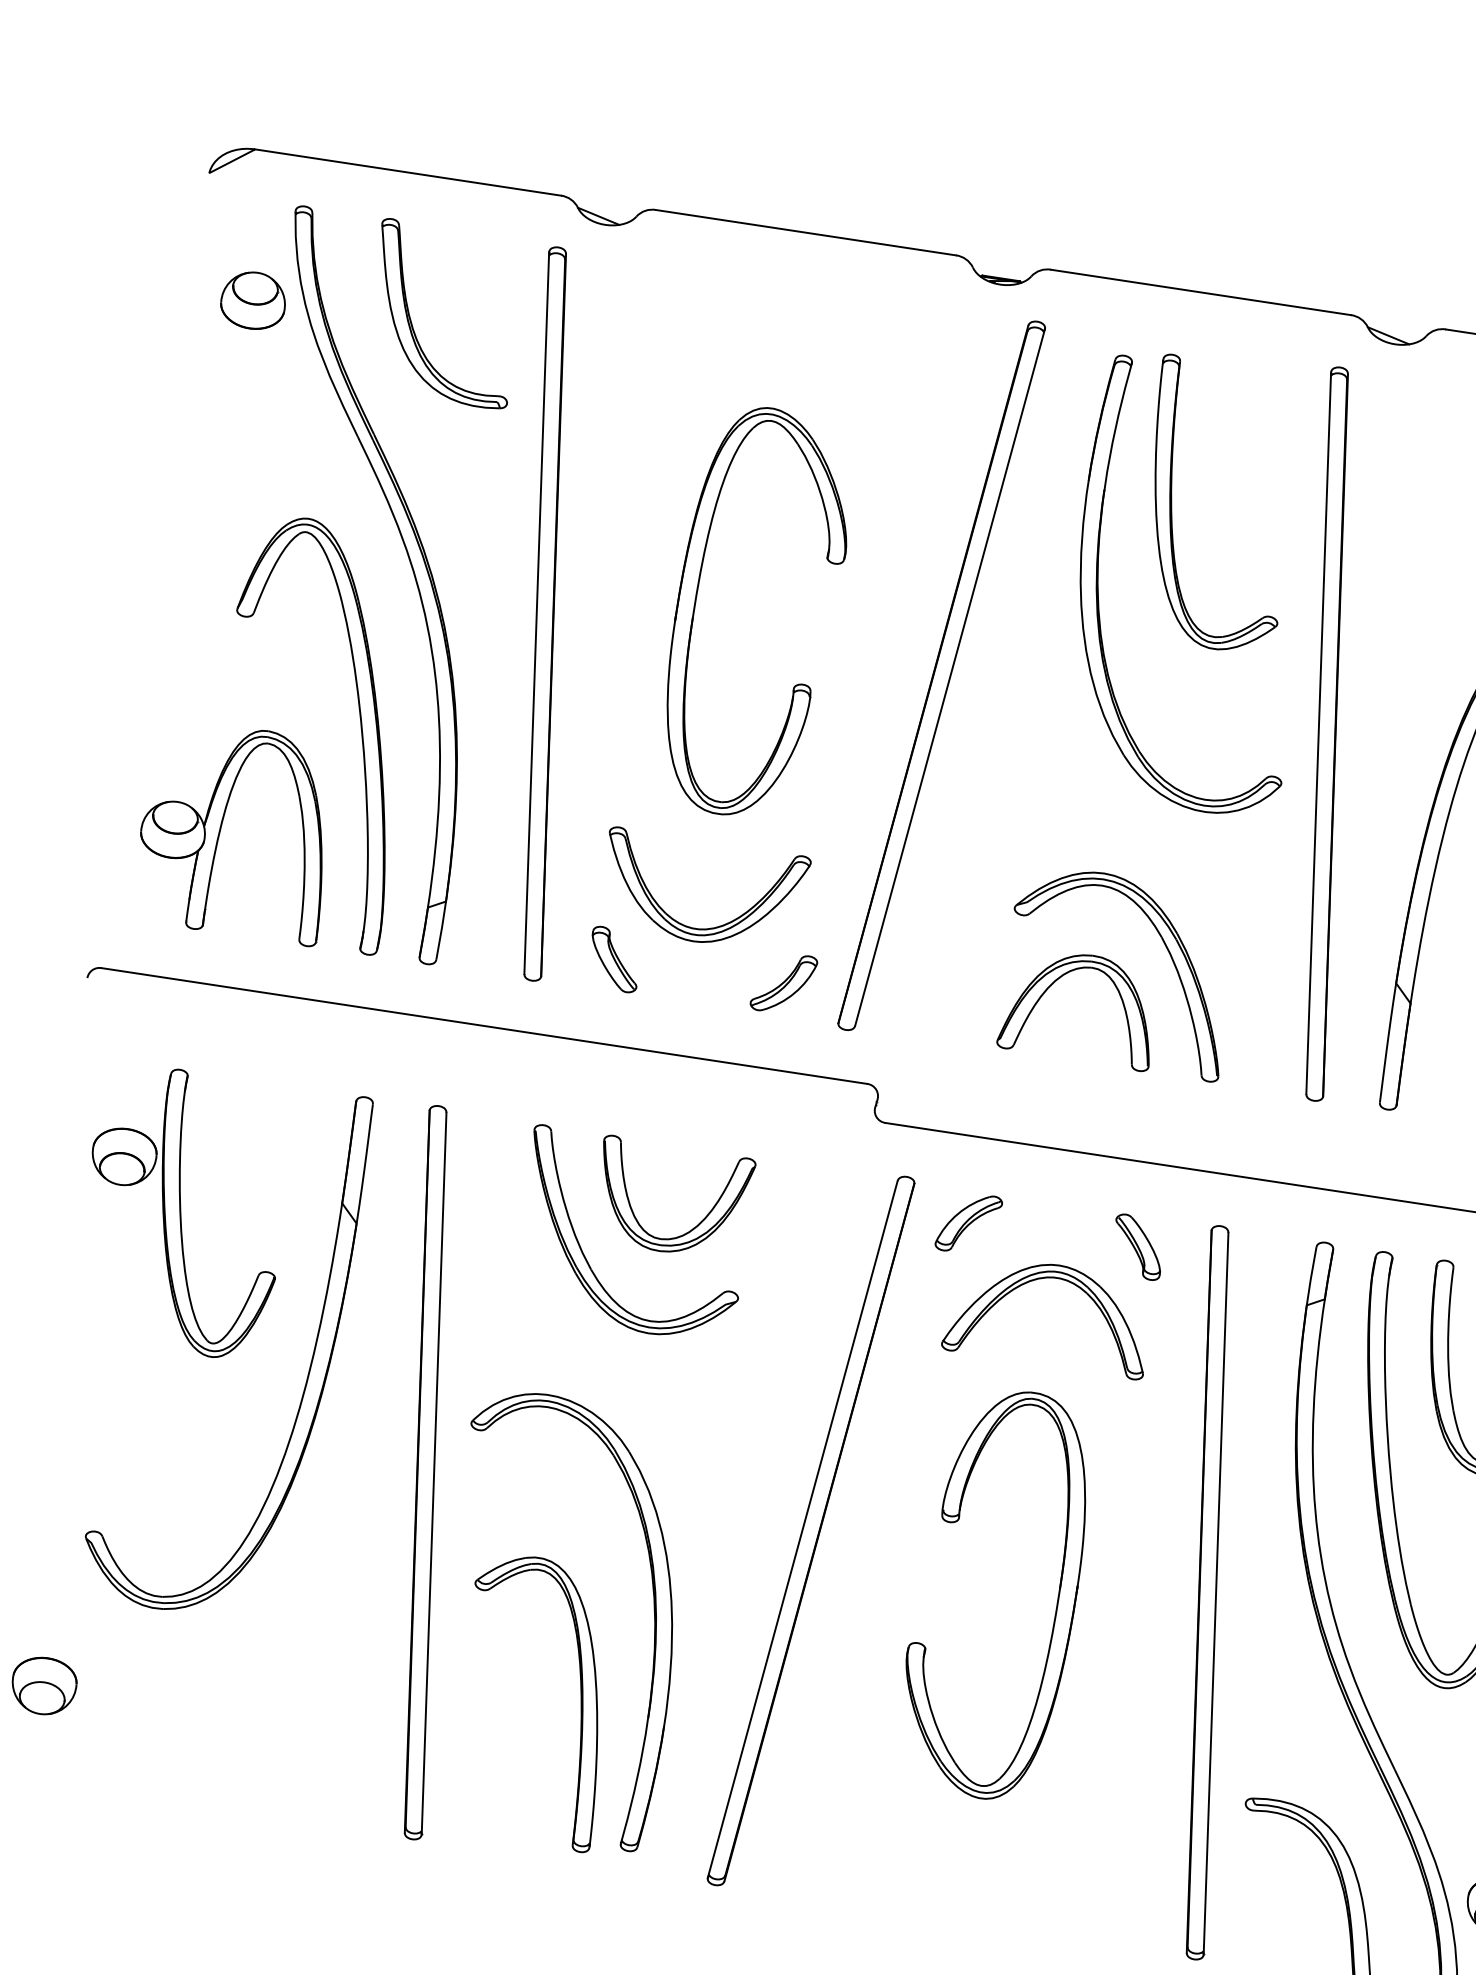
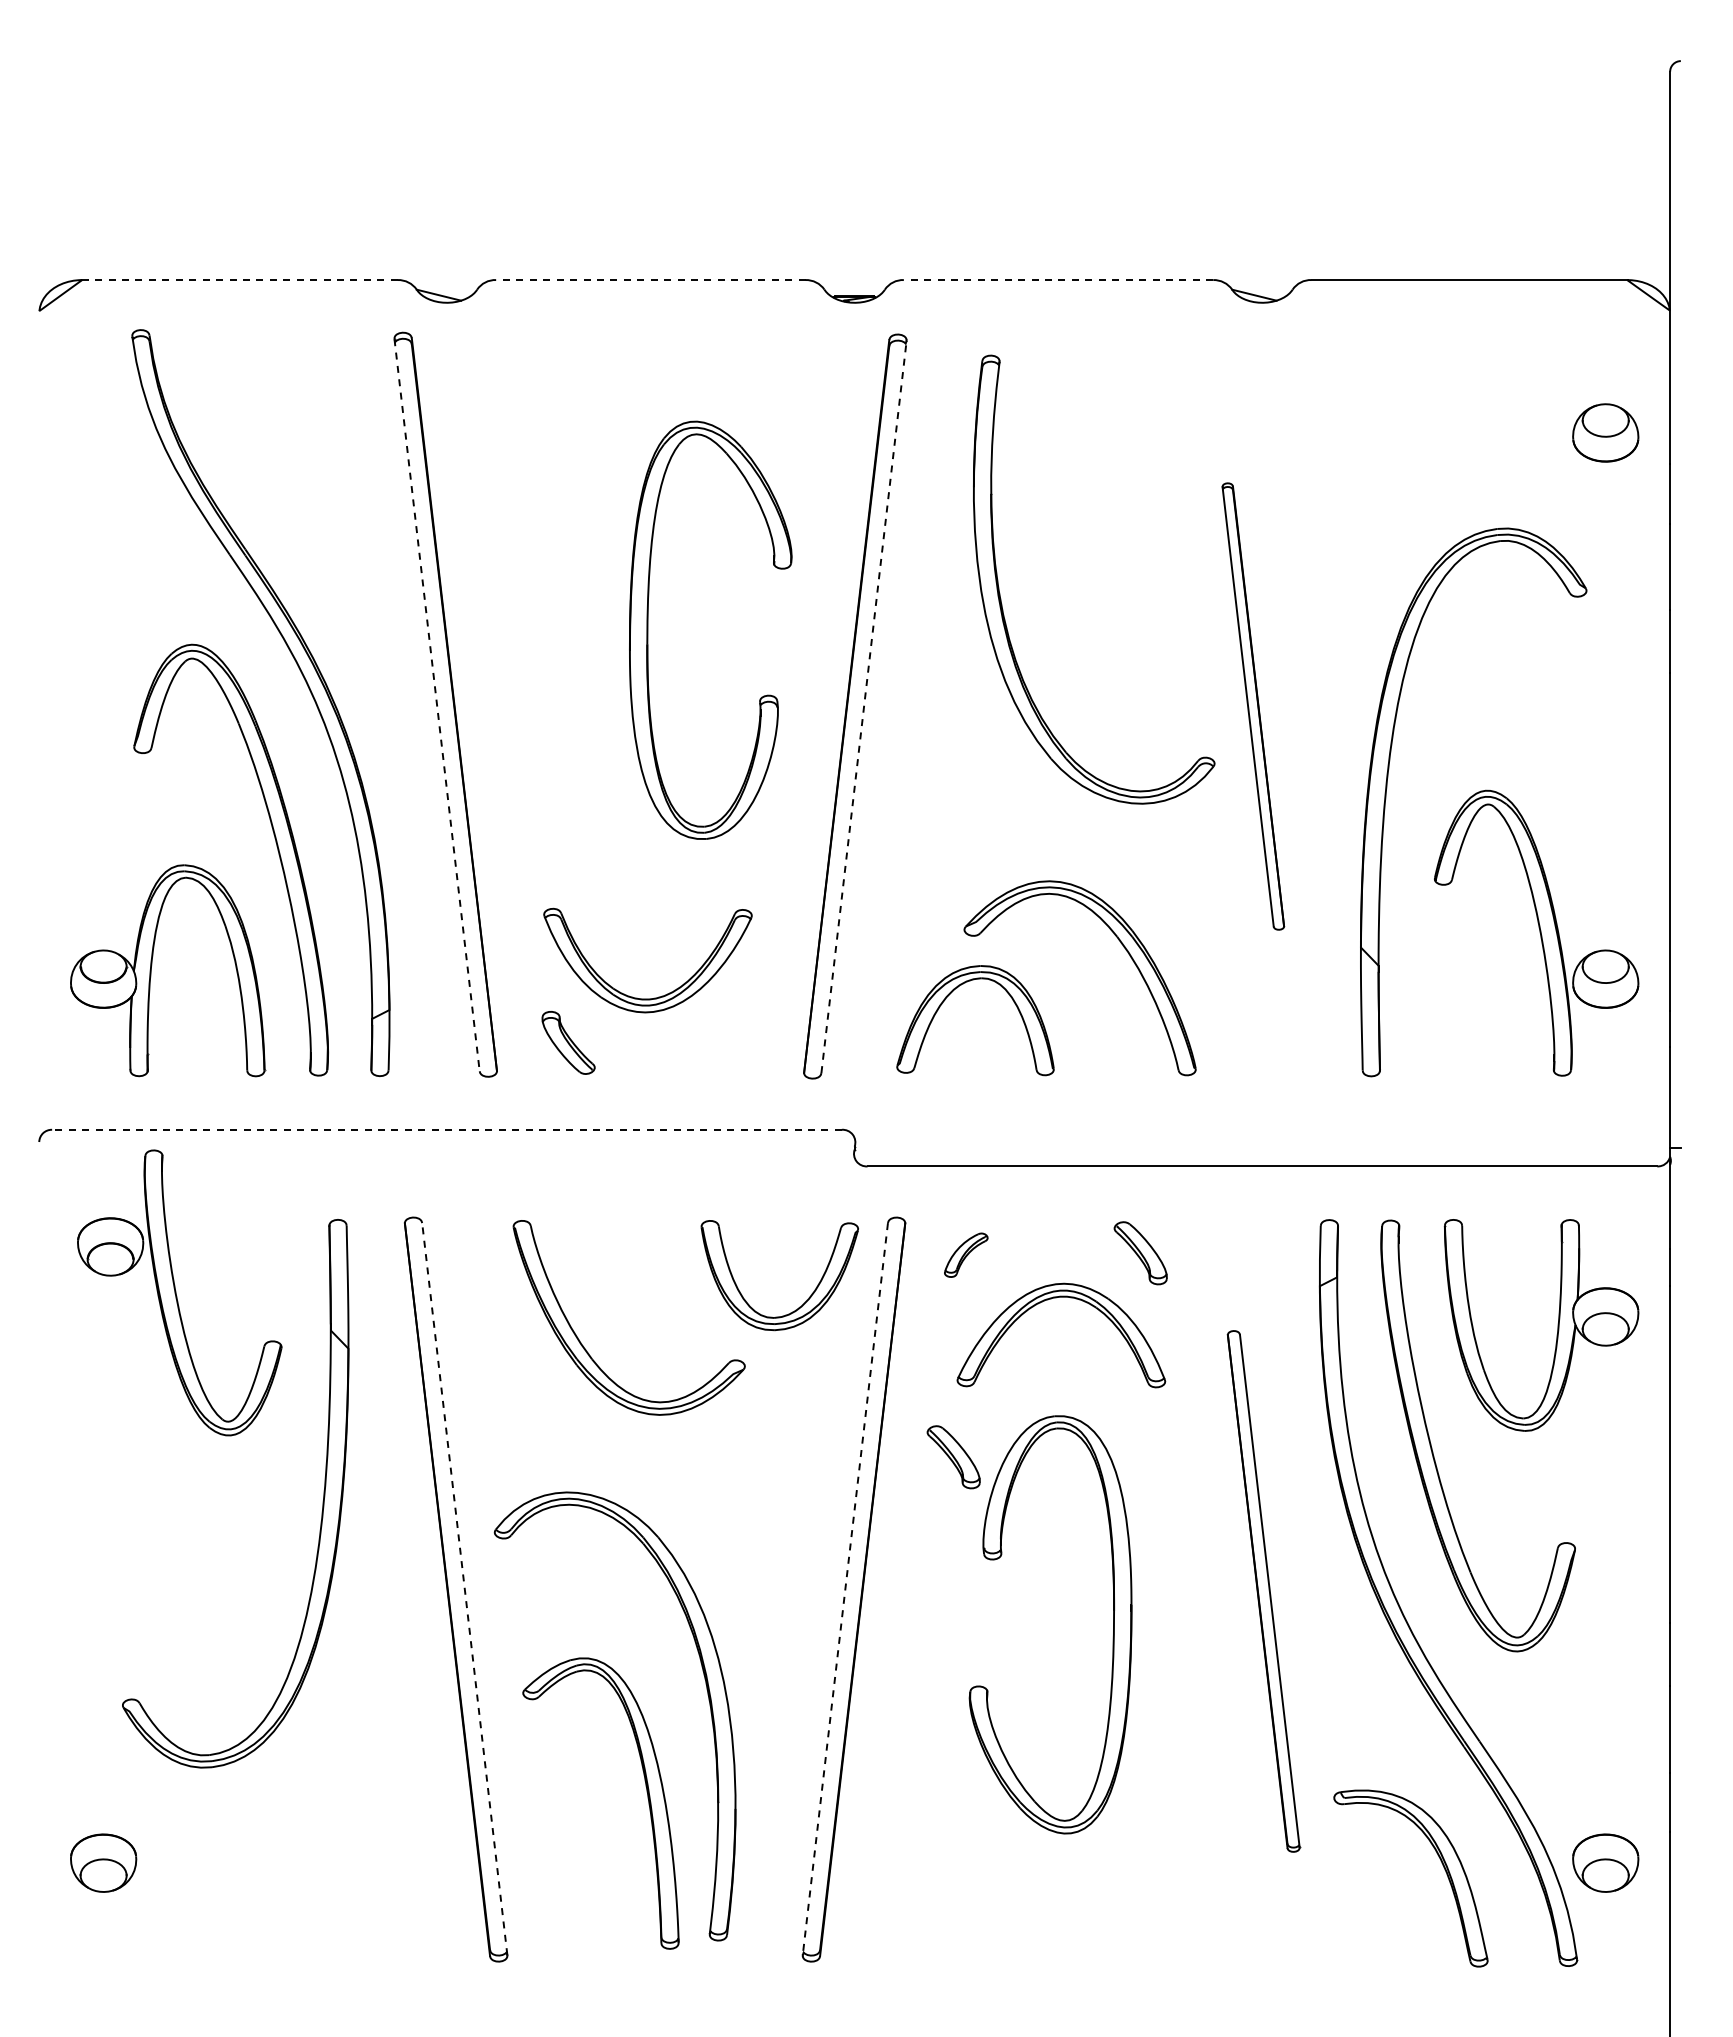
line: (407, 172) -> (239, 280), solid -> dashed
line: (805, 233) -> (650, 280), solid -> dashed
line: (1200, 292) -> (1058, 280), solid -> dashed
part: (253, 300) -> (103, 432), removed
part: (412, 323) -> (267, 431), removed
part: (1172, 507) -> (1062, 501), removed
part: (696, 602) -> (648, 629), moved
line: (537, 613) -> (437, 705), solid -> dashed
line: (950, 677) -> (864, 706), solid -> dashed
part: (1327, 734) -> (1253, 706), size x0.6
part: (783, 982) -> (742, 1040), removed
part: (1053, 984) -> (945, 1000), moved
line: (483, 1025) -> (446, 1129), solid -> dashed
part: (184, 1211) -> (179, 1292), moved
part: (968, 1223) -> (965, 1255), size x0.7
part: (697, 1224) -> (808, 1297), moved
part: (926, 1417) -> (953, 1457), added
line: (433, 1472) -> (464, 1588), solid -> dashed
line: (802, 1529) -> (845, 1589), solid -> dashed
part: (1207, 1592) -> (1263, 1591), size x0.7

